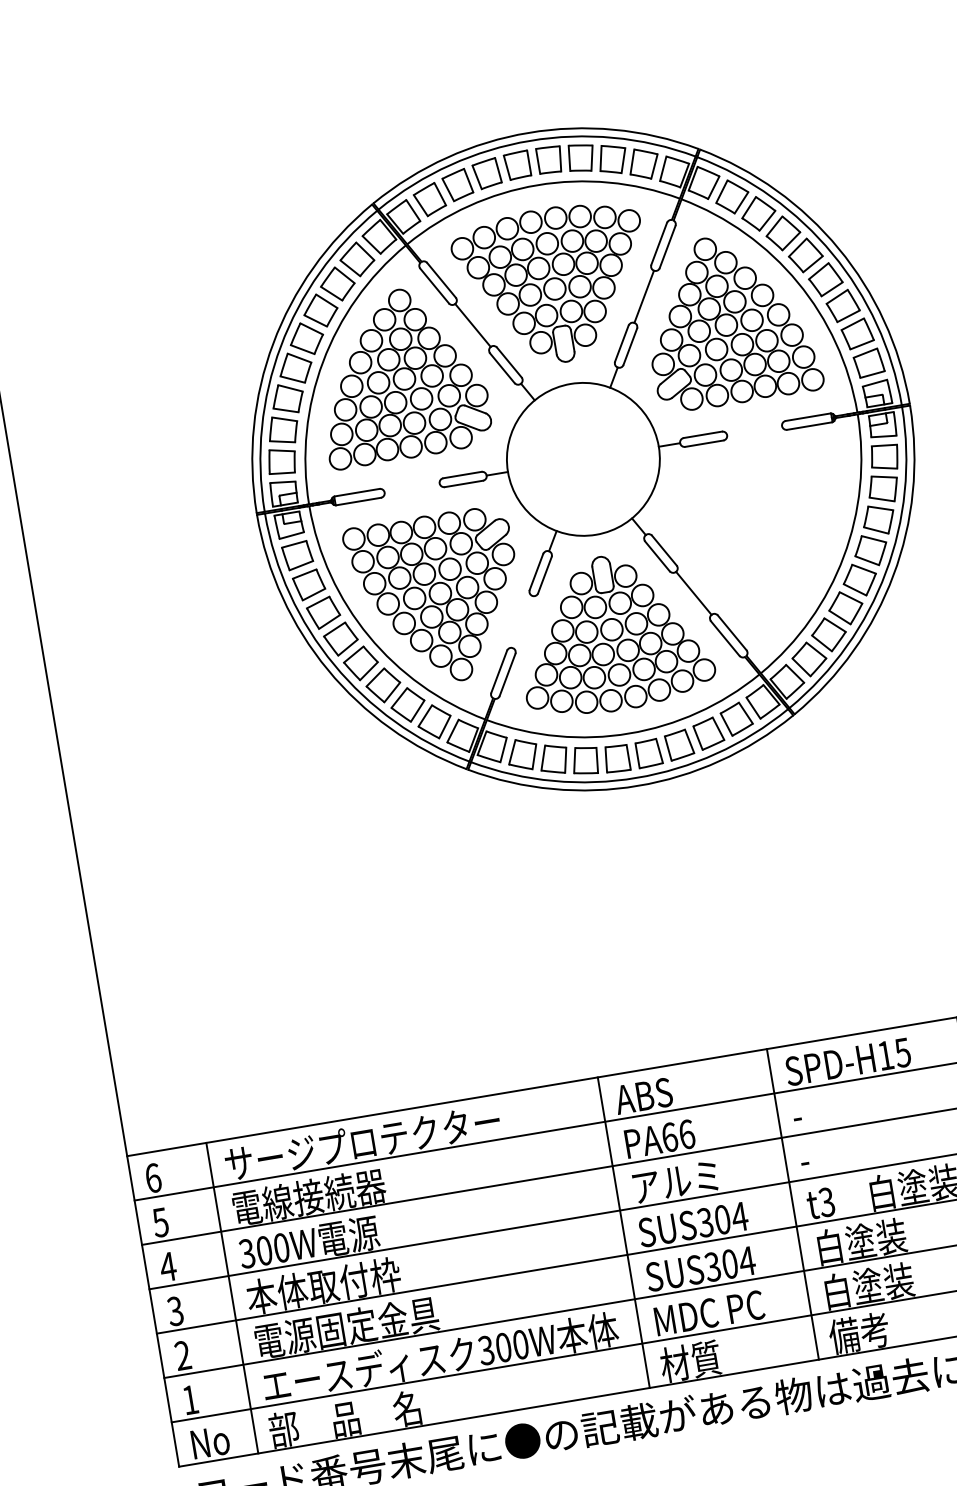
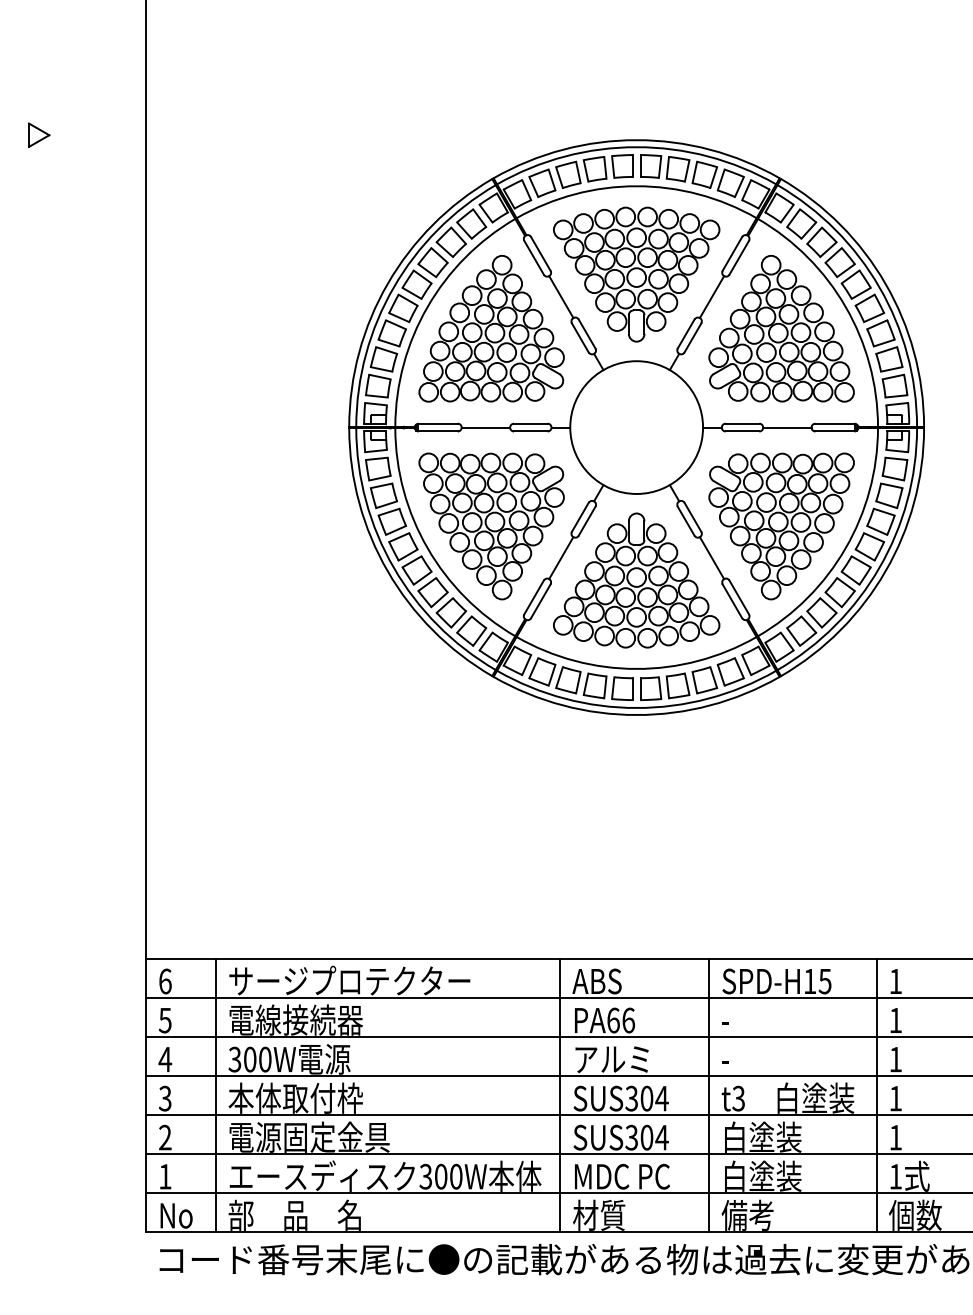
line: (754, 430) -> (787, 427), added
line: (411, 488) -> (485, 427), added
part: (766, 544) -> (781, 526), added
line: (522, 622) -> (561, 558), added

